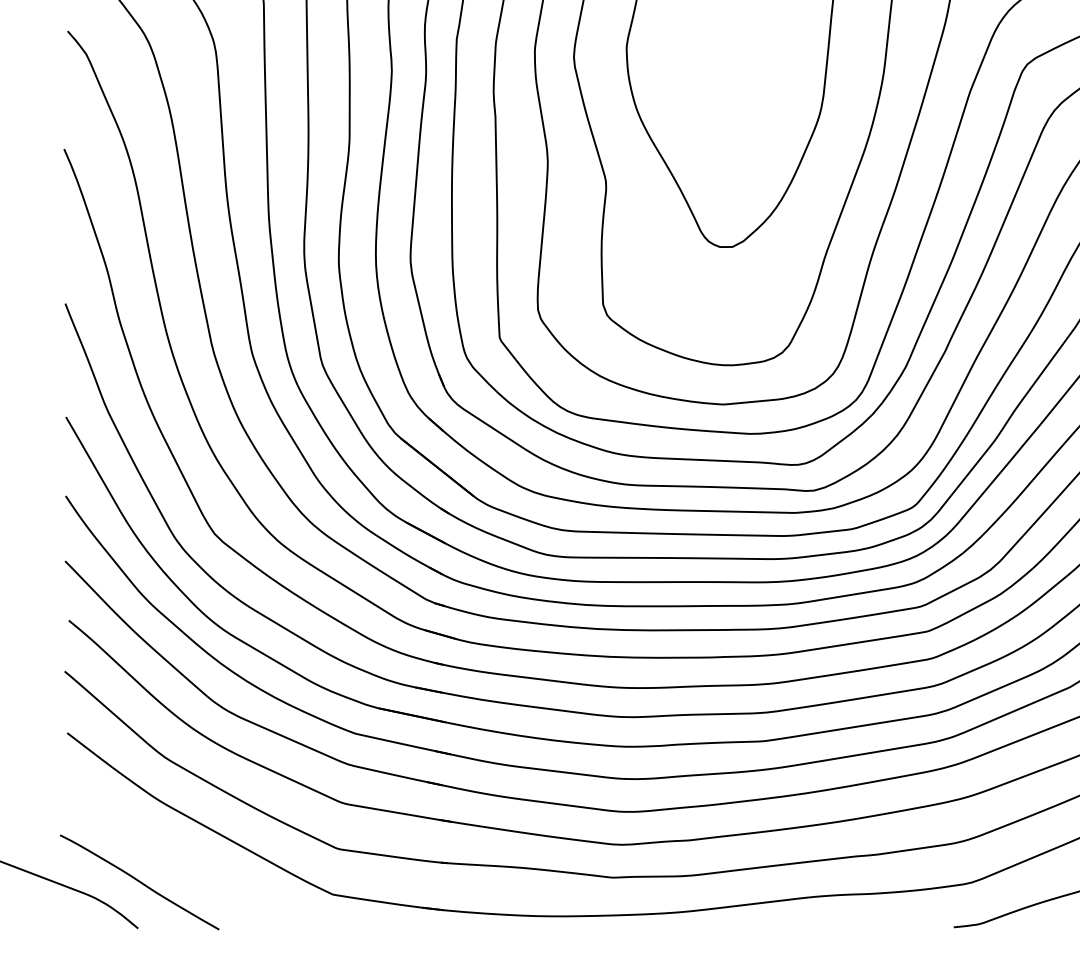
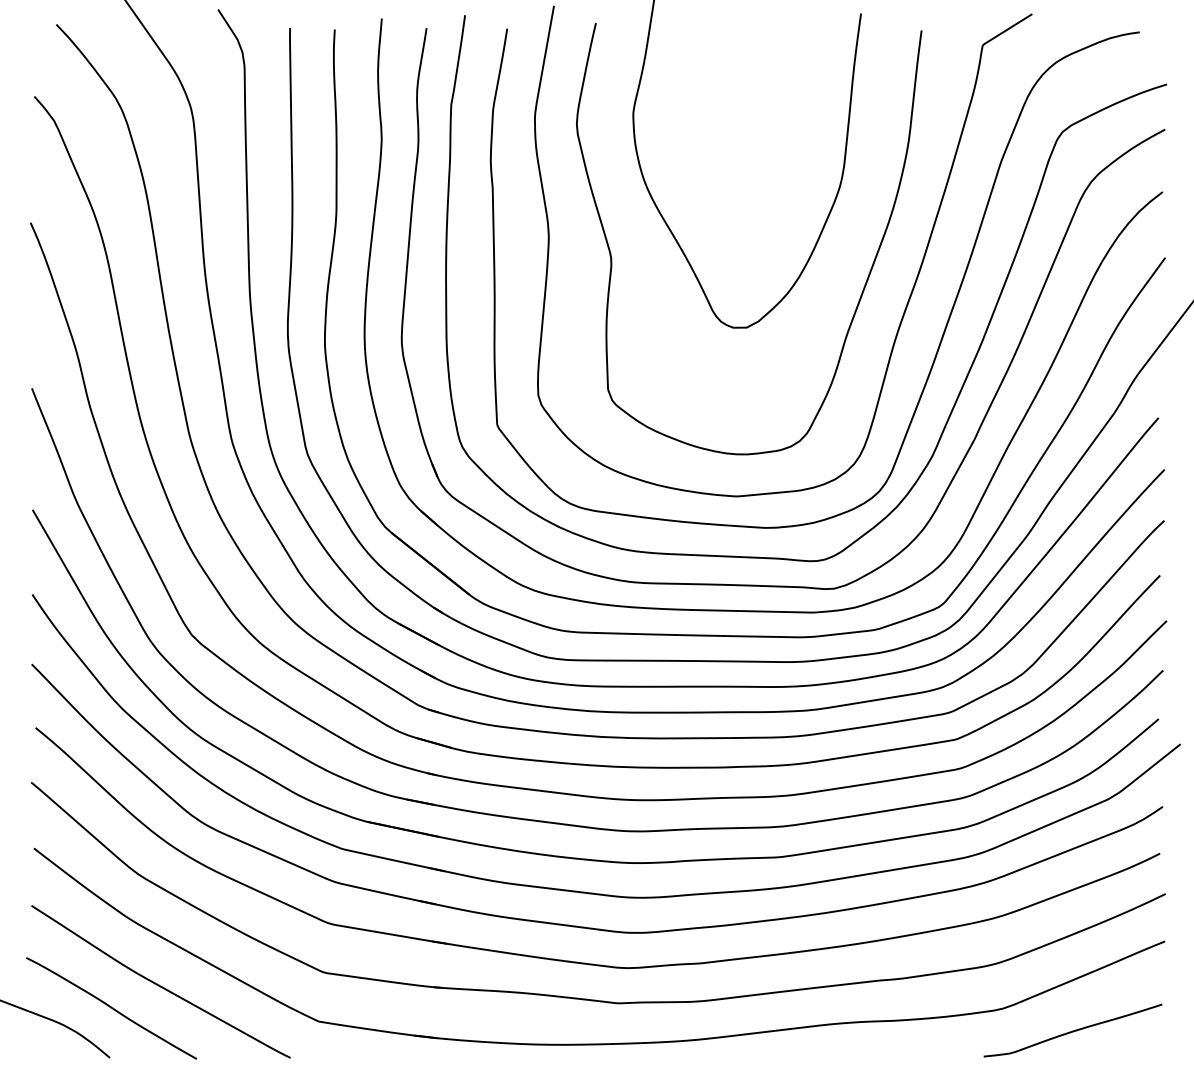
curve: (184, 860) -> (159, 984), added

